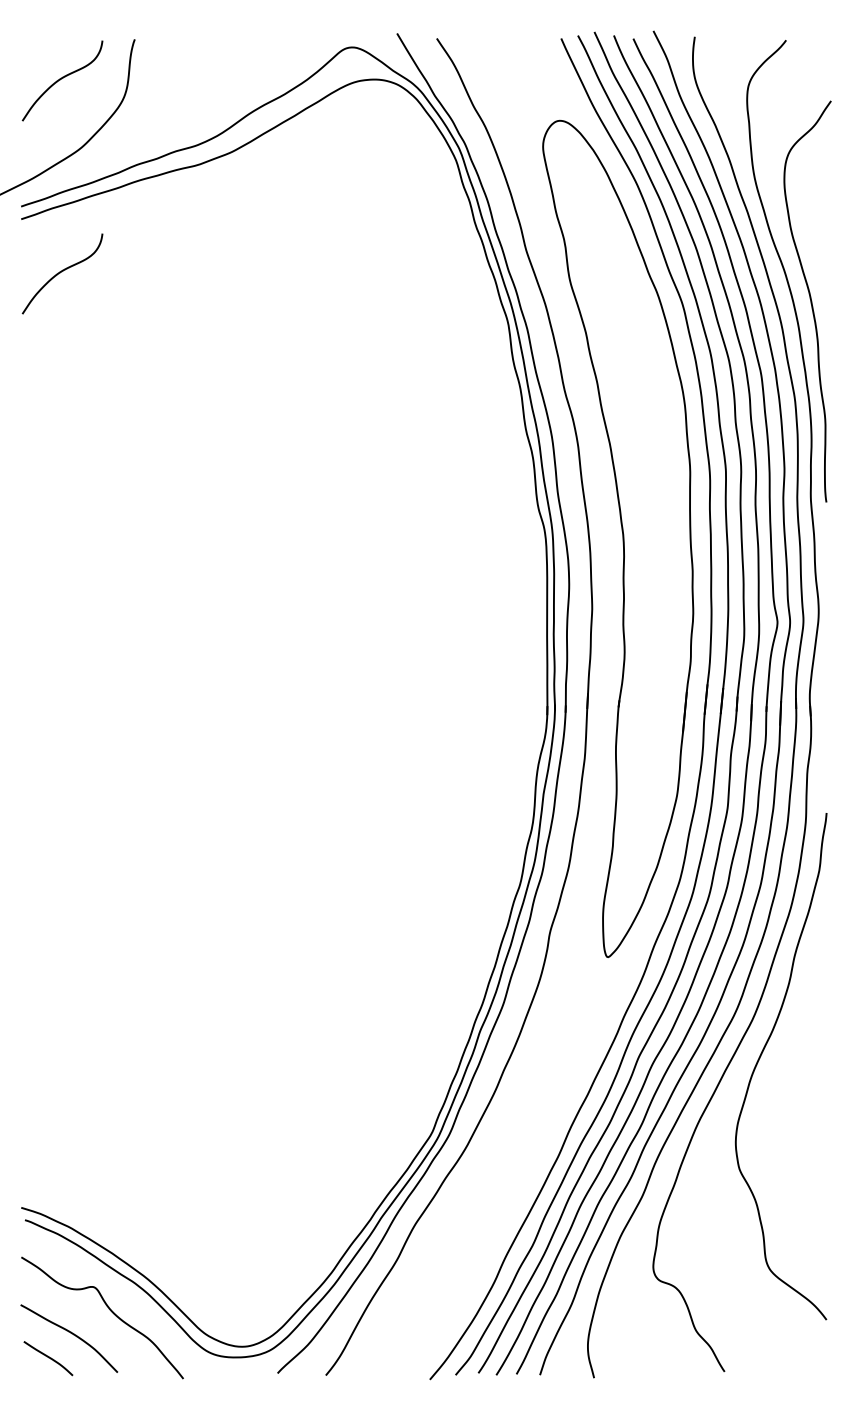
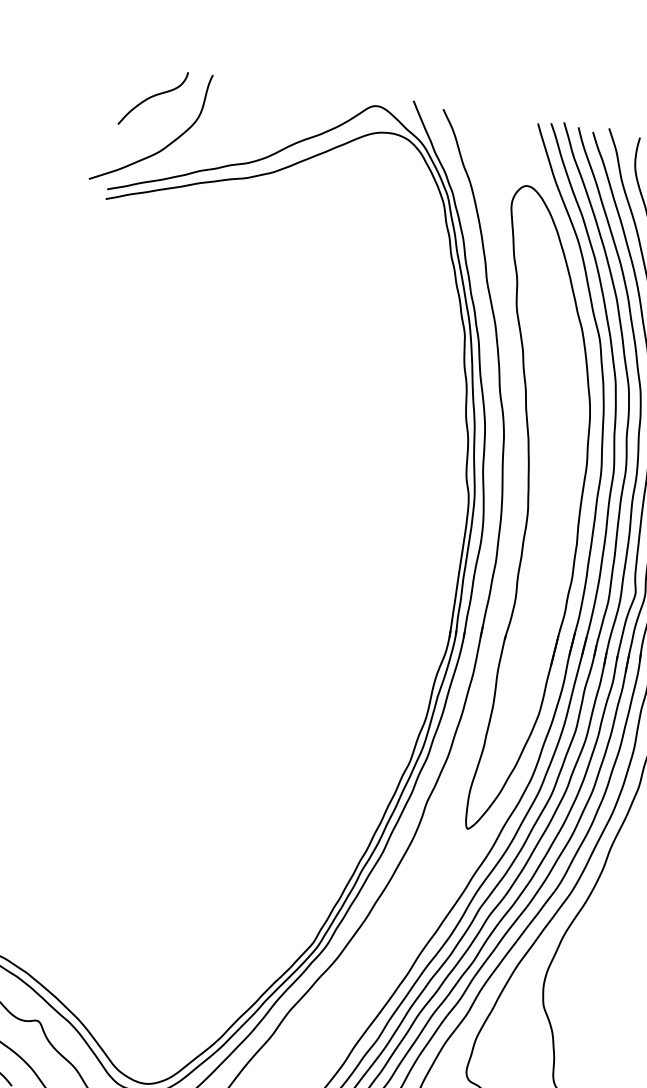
curve: (61, 272) -> (130, 244), removed

